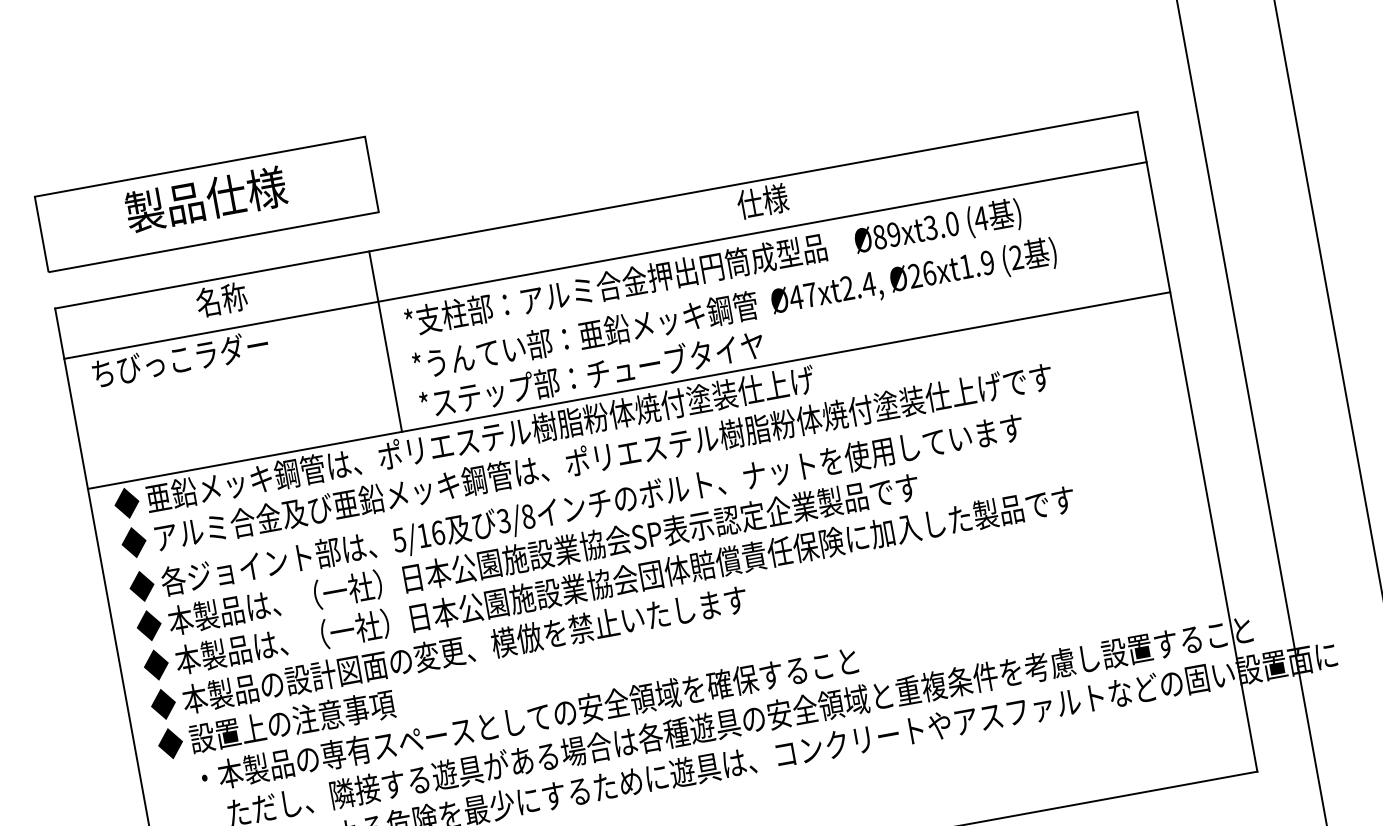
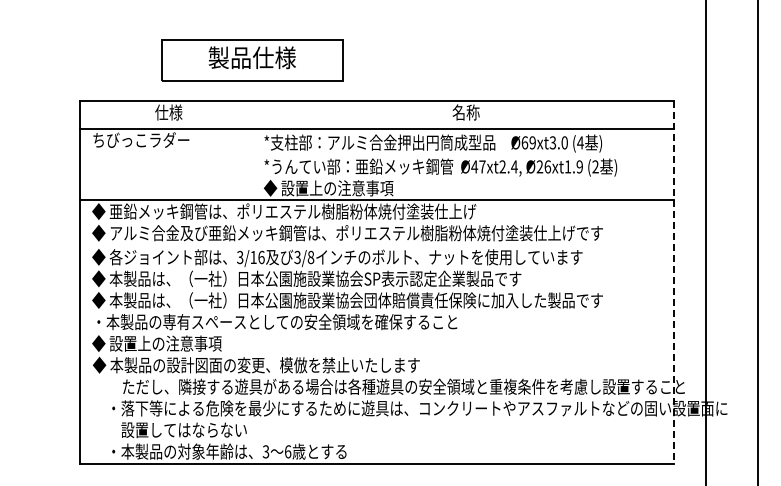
text: (761, 201) -> (465, 112), 仕様 -> 名称
part: (207, 204) -> (252, 60), moved
text: (878, 236) -> (524, 142), Ø89xt3.0 -> Ø69xt3.0
text: (220, 299) -> (168, 112), 名称 -> 仕様
line: (386, 341) -> (252, 150), removed
text: (590, 375) -> (357, 188), *ステップ部：チューブタイヤ -> ◆ 設置上の注意事項
line: (1198, 441) -> (674, 282), solid -> dashed
text: (399, 538) -> (240, 256), 5/16 -> 3/16
text: (483, 645) -> (274, 321), ◆ 本製品の設計図面の変更、模倣を禁止いたします -> ・本製品の専有スペースとしての安全領域を確保すること
text: (510, 721) -> (281, 364), ・本製品の専有スペースとしての安全領域を確保すること -> ◆ 本製品の設計図面の変更、模倣を禁止いたします

